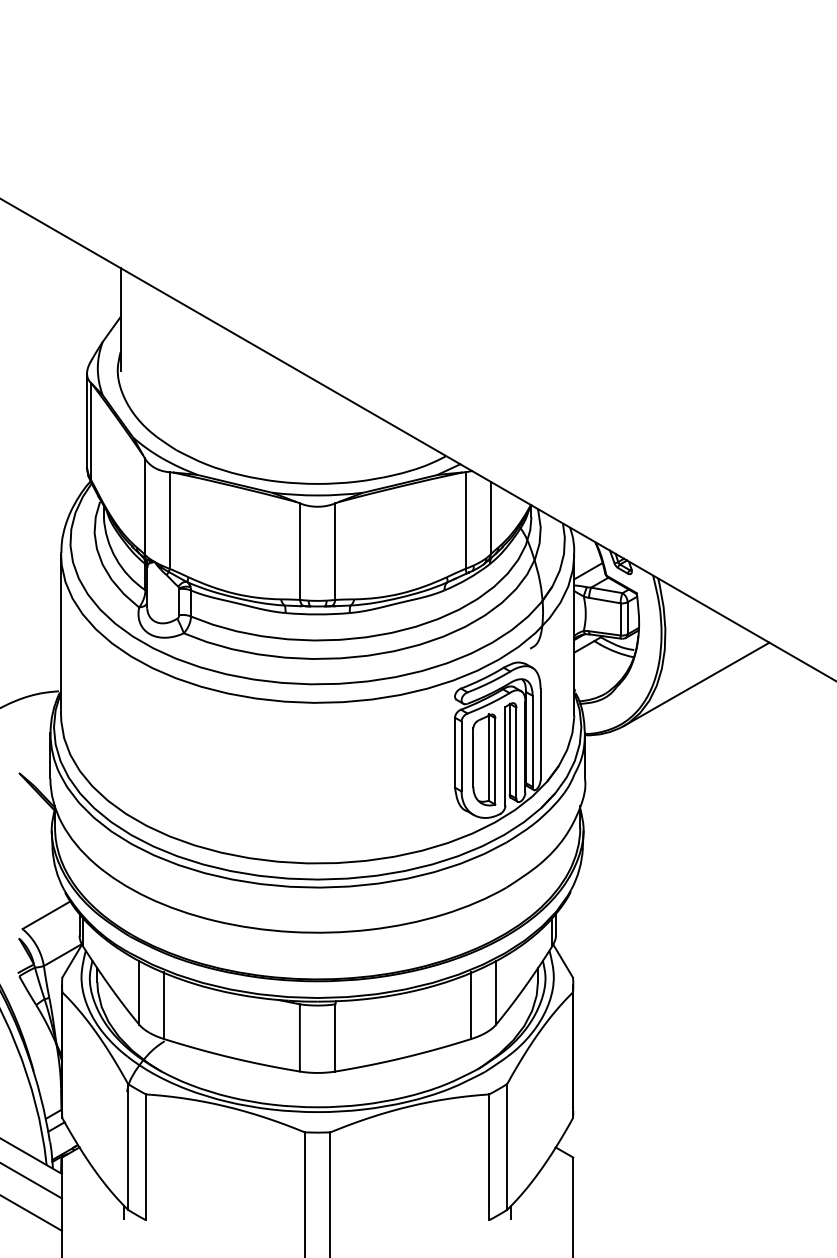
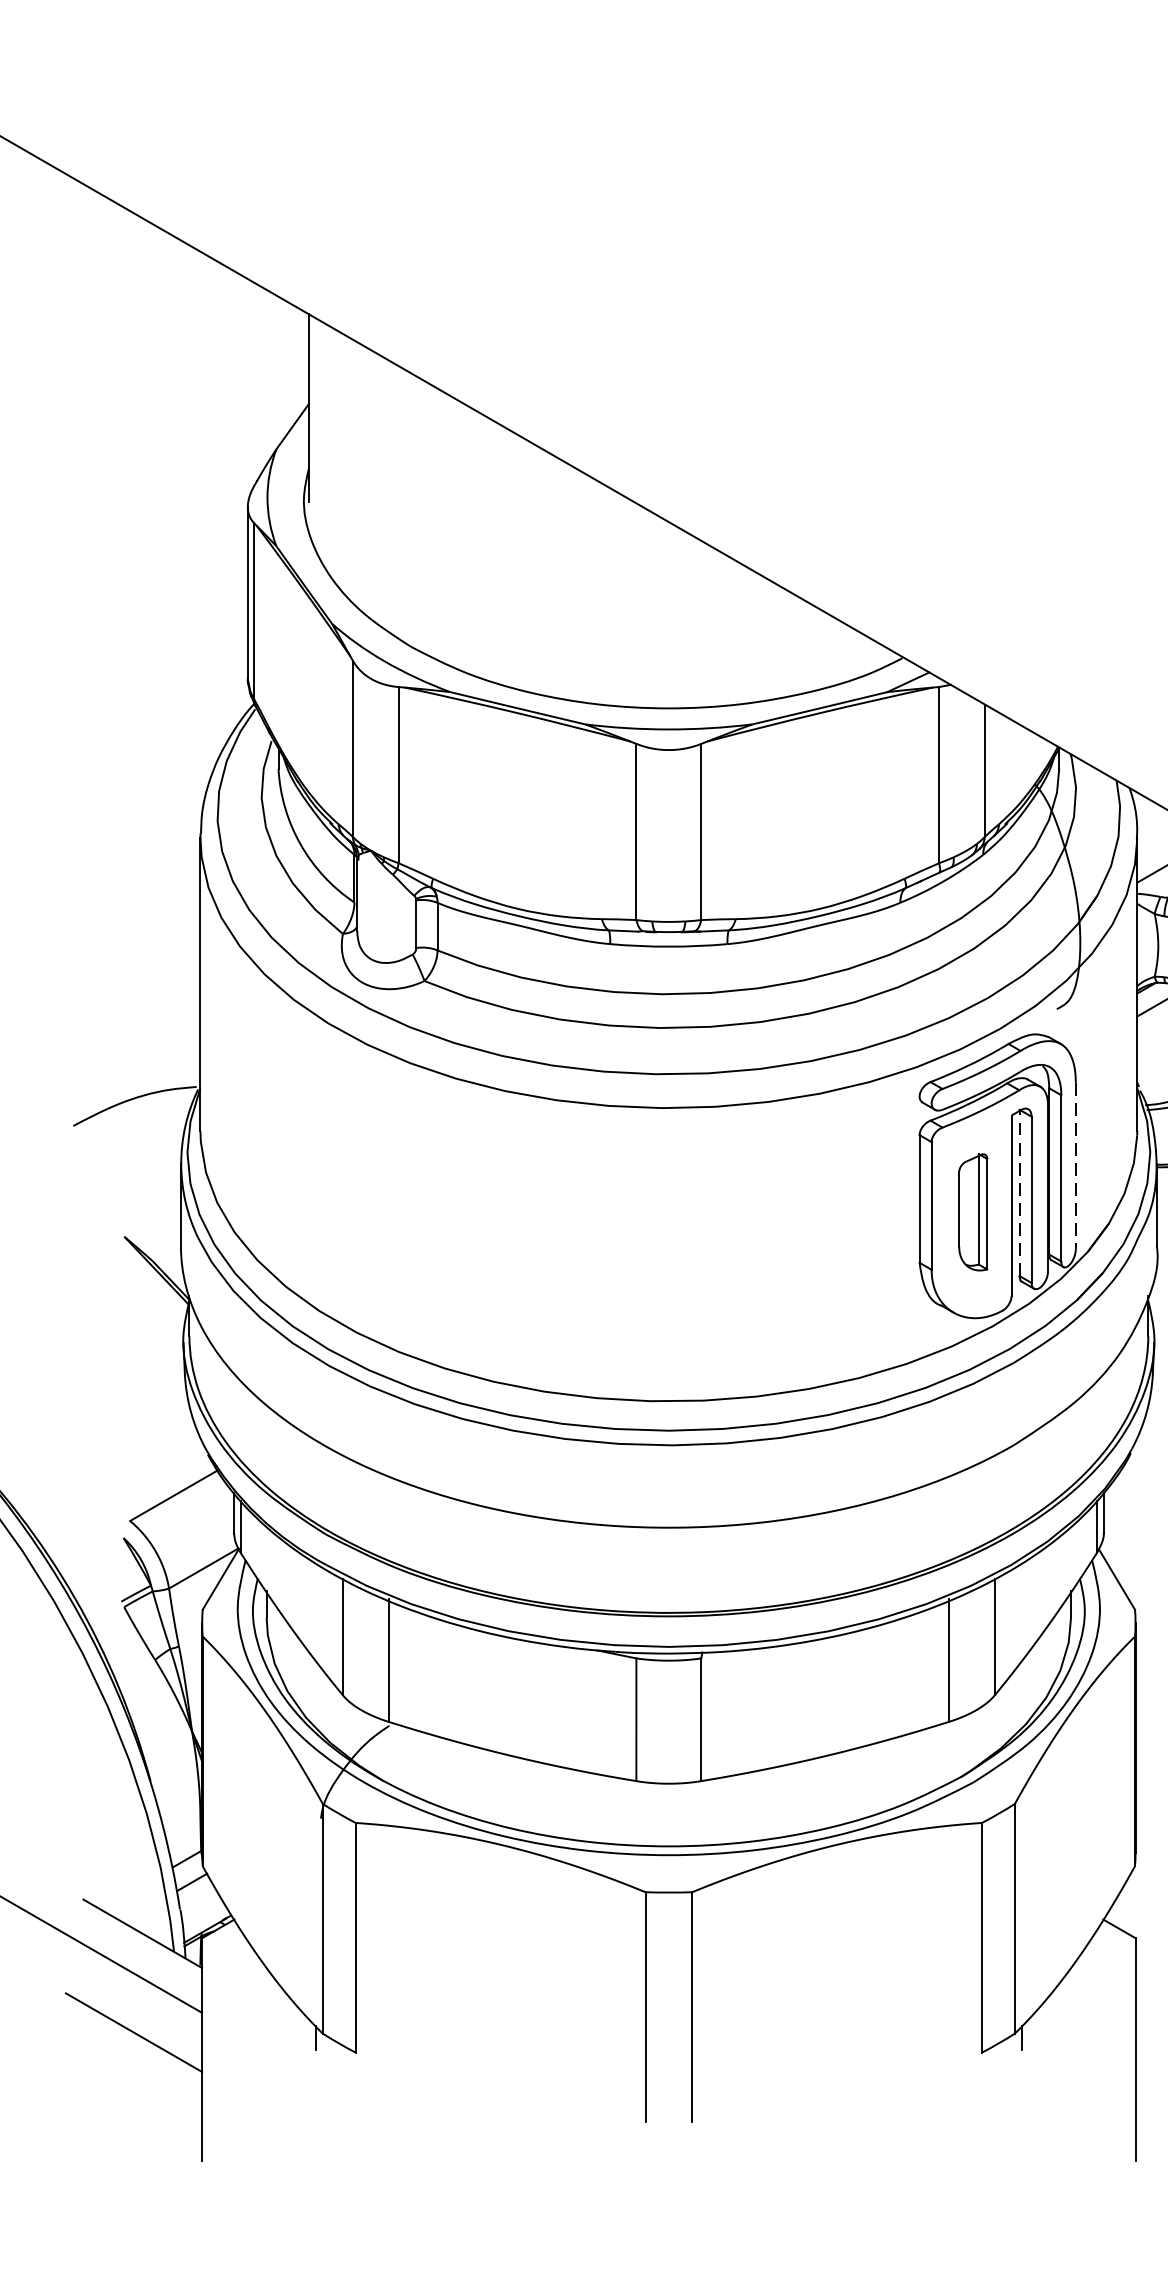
line: (540, 734) -> (1075, 1165), solid -> dashed
line: (509, 749) -> (1019, 1193), solid -> dashed
part: (484, 759) -> (973, 1211), size x0.7

